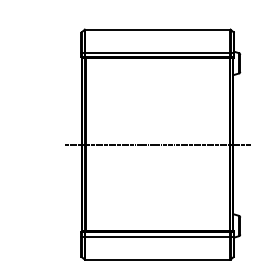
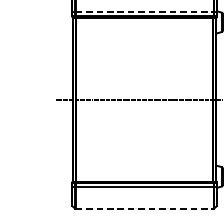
line: (157, 52) -> (144, 12), solid -> dashed
line: (157, 259) -> (144, 208), solid -> dashed

